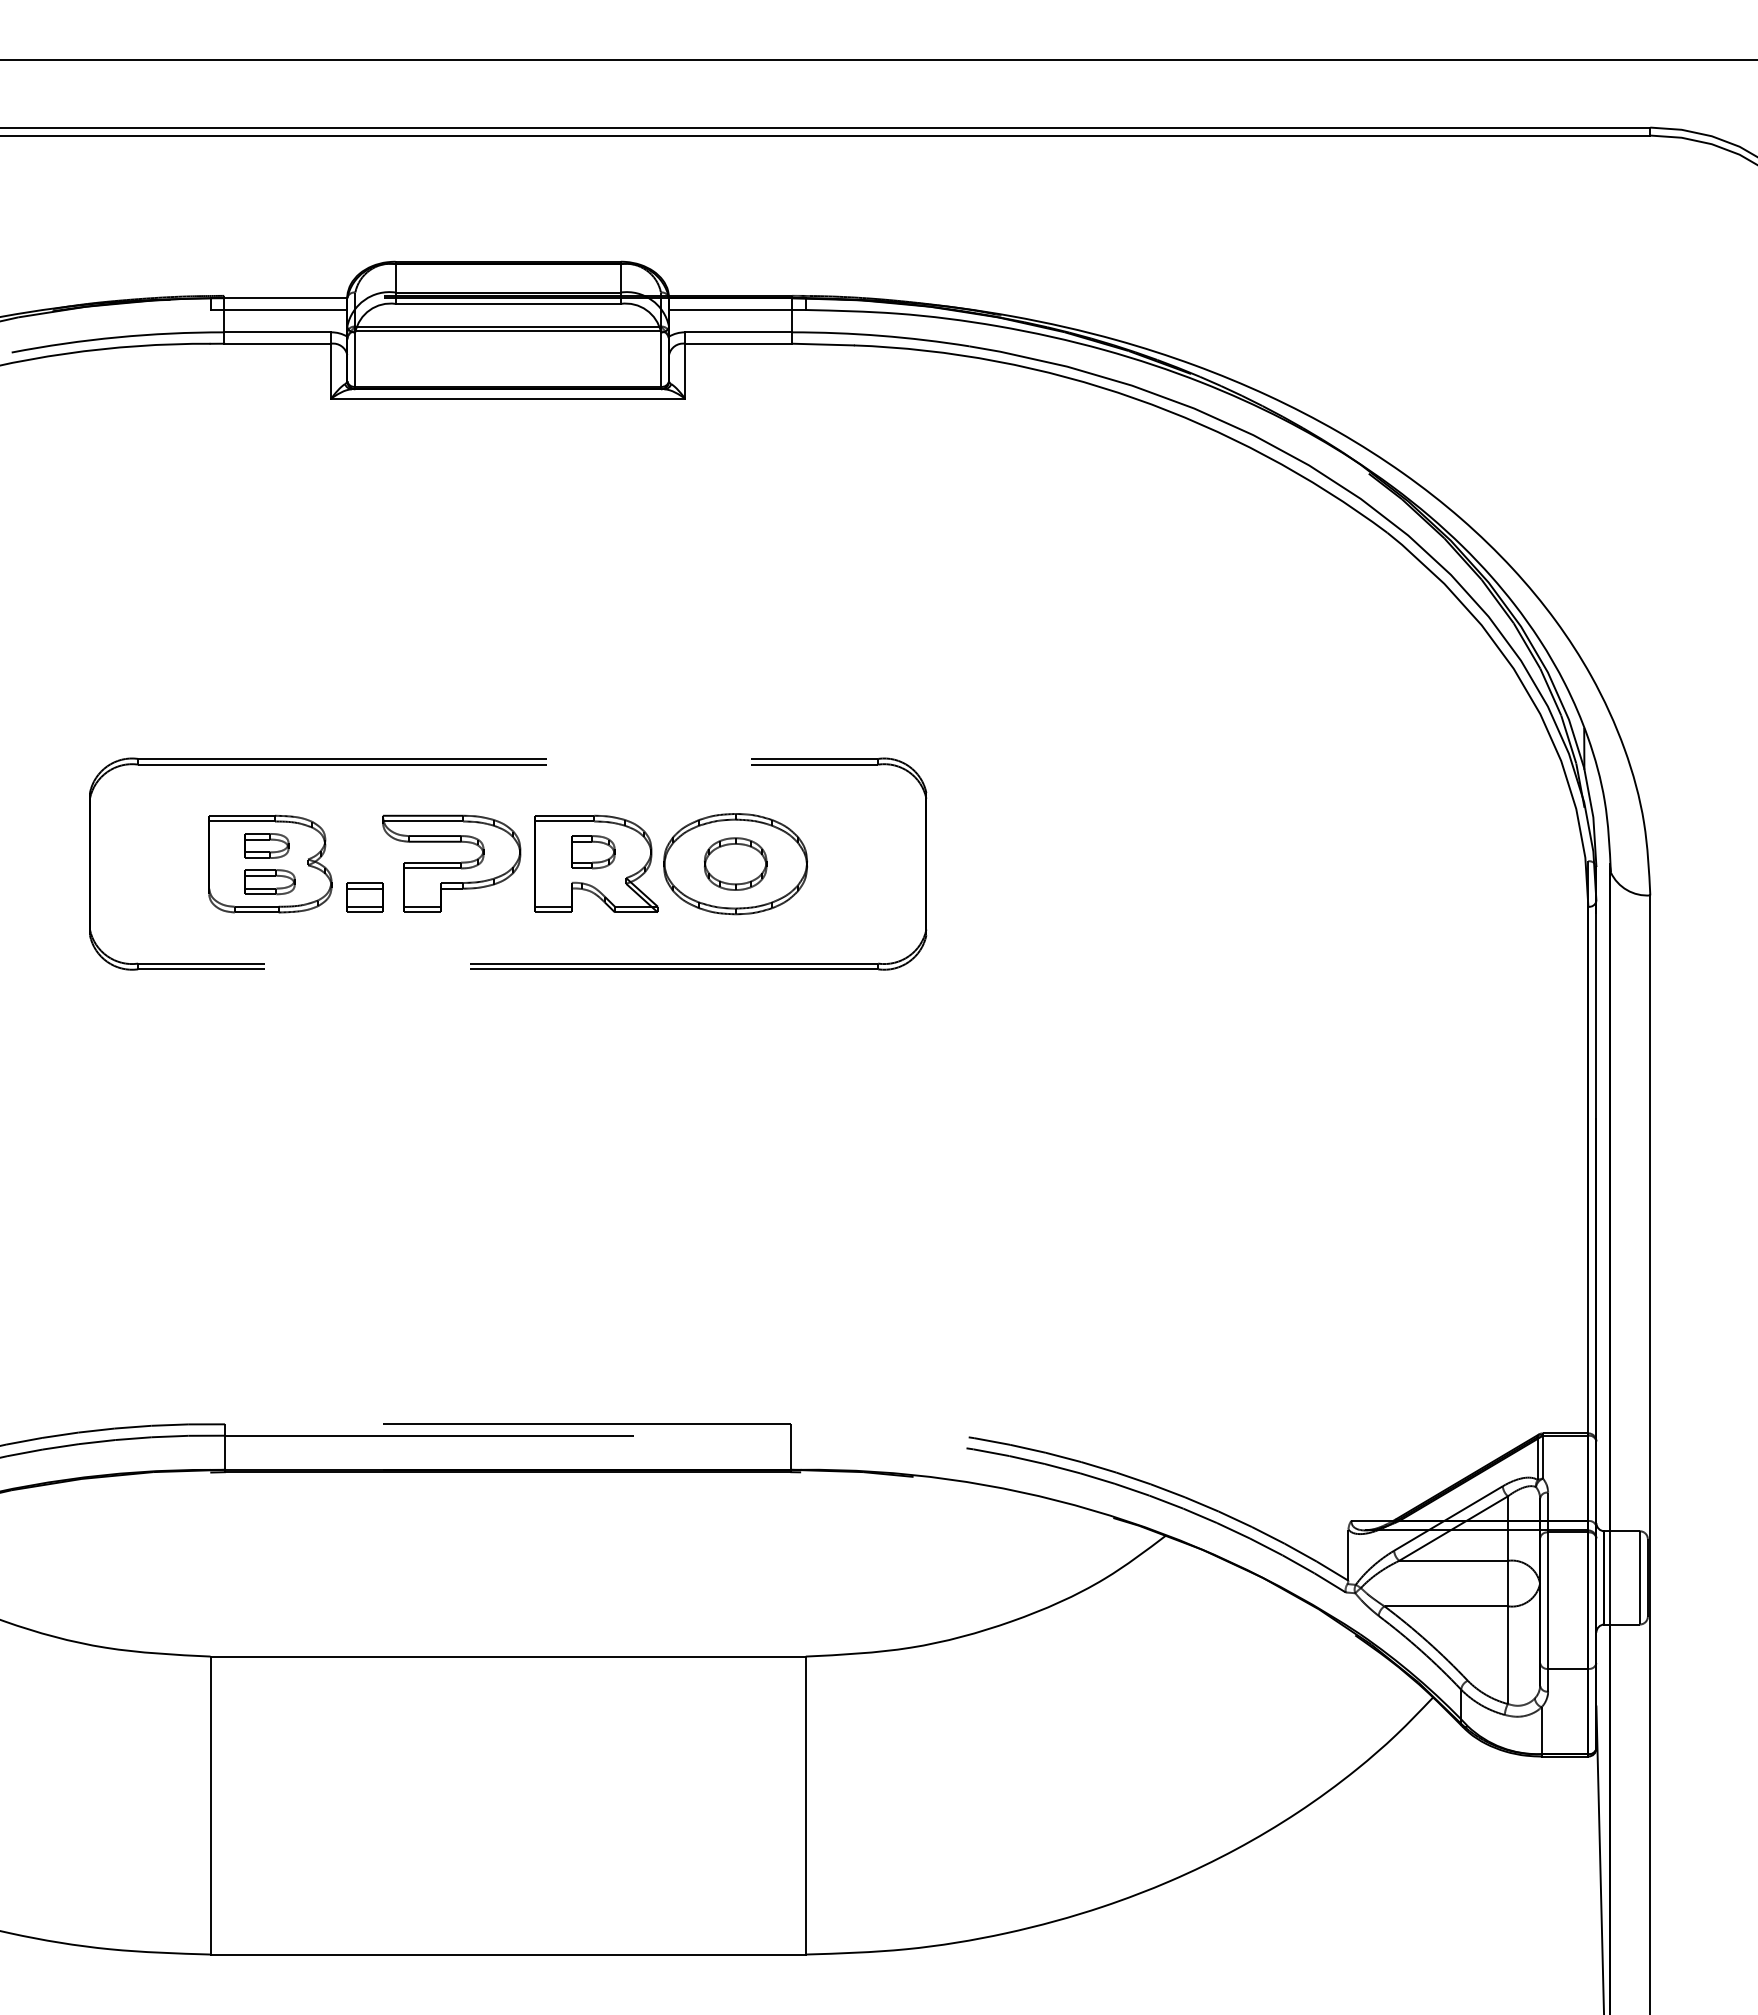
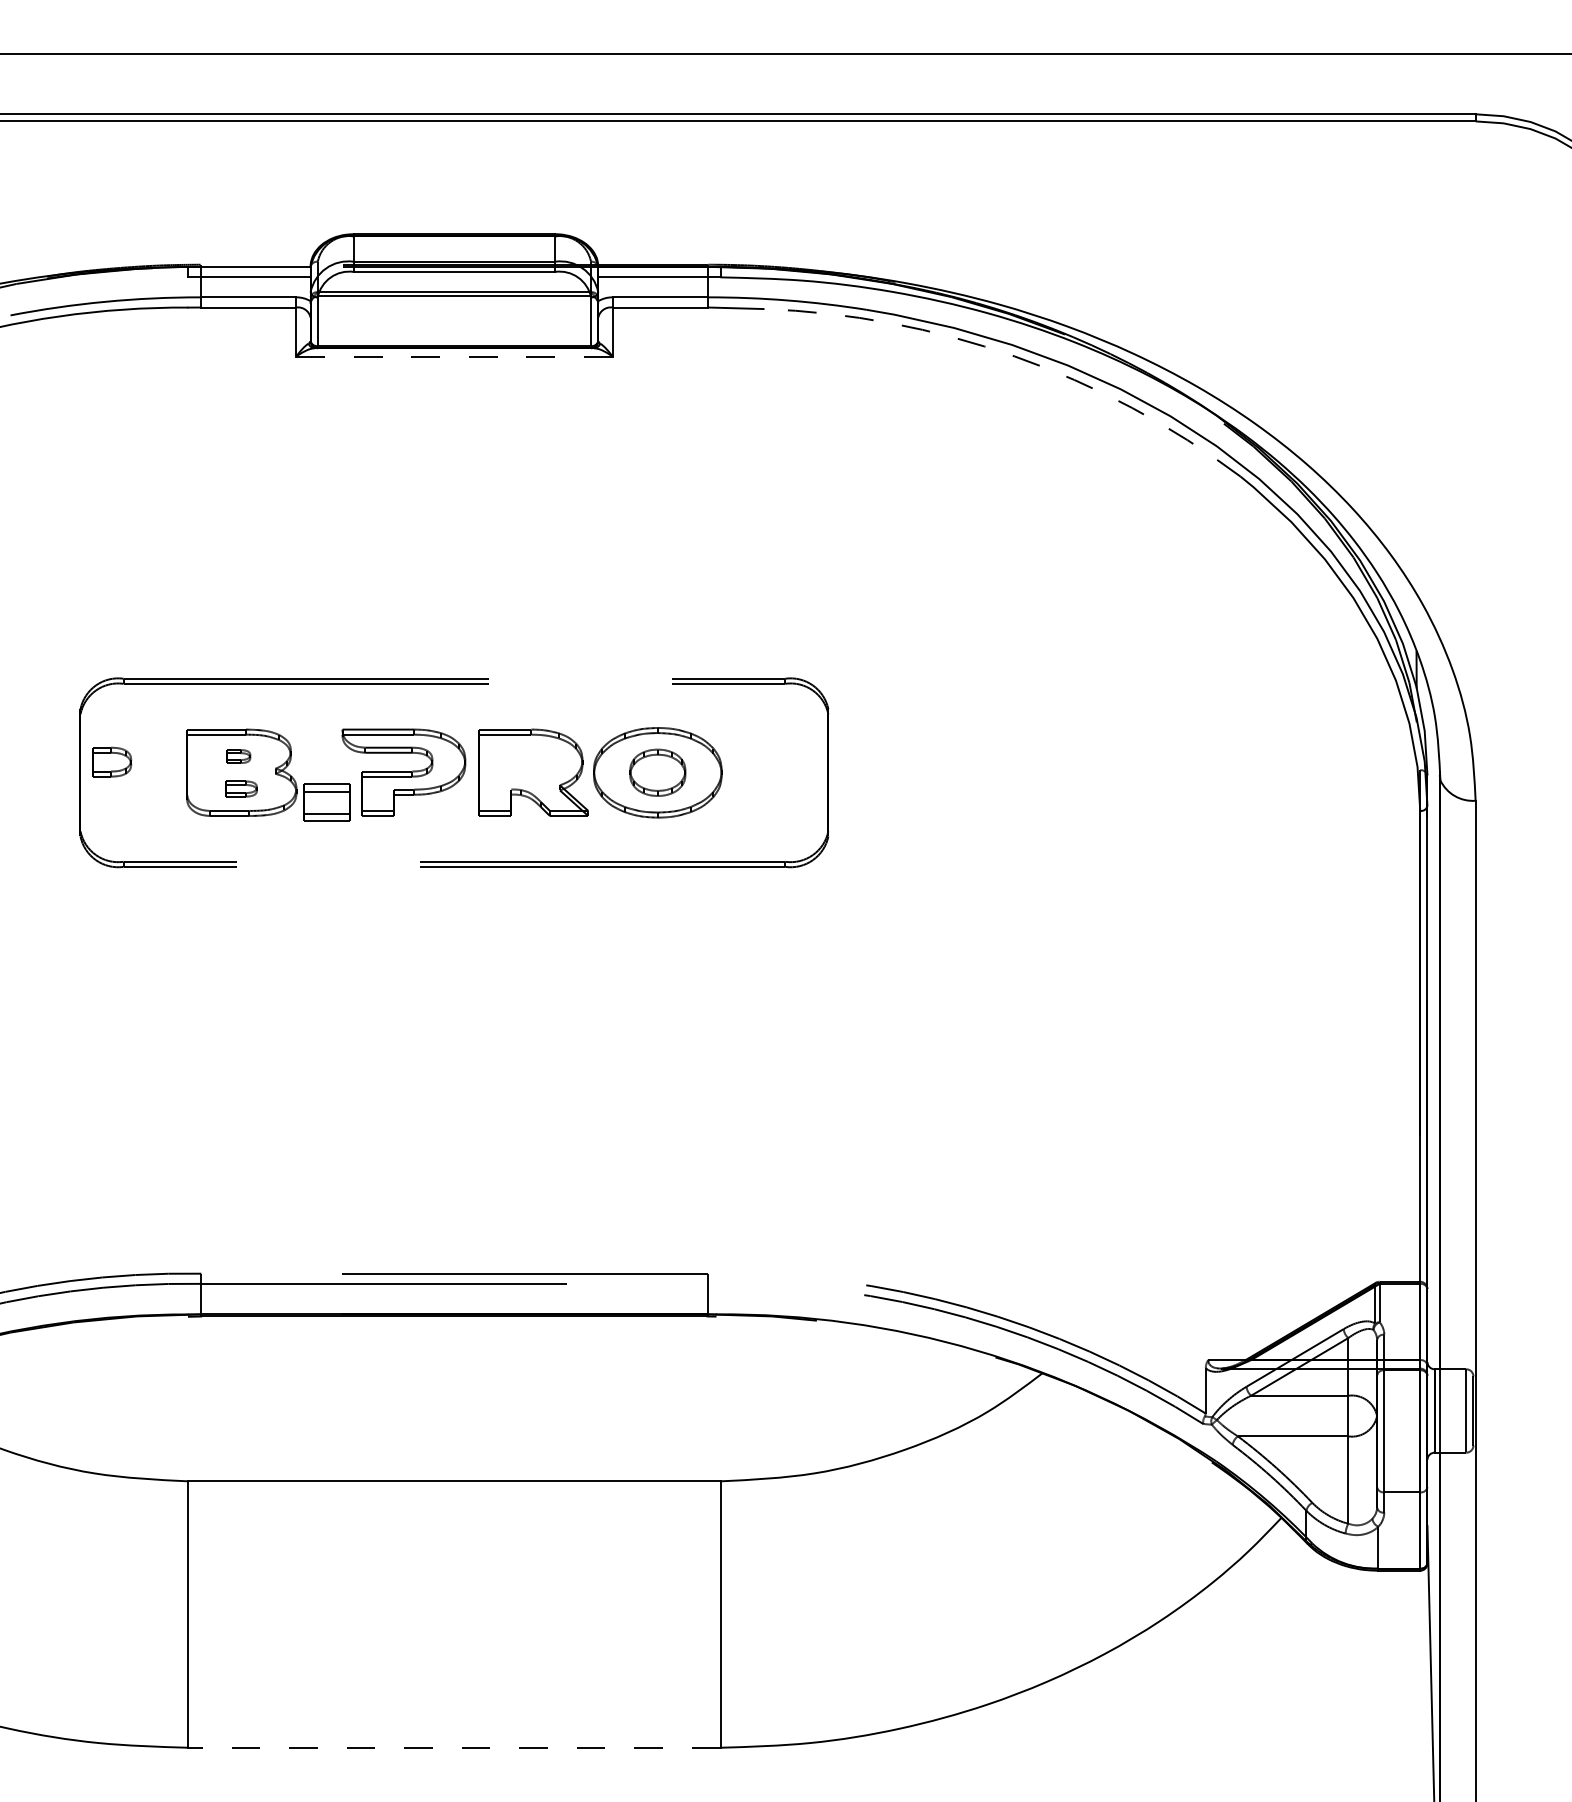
line: (508, 398) -> (454, 356), solid -> dashed
arc: (1134, 398) -> (1014, 356), solid -> dashed
part: (266, 845) -> (238, 756), size x0.6
part: (593, 852) -> (112, 762), moved
part: (269, 882) -> (241, 789), size x0.7
part: (364, 897) -> (325, 802), size x1.4
line: (508, 1954) -> (454, 1747), solid -> dashed

